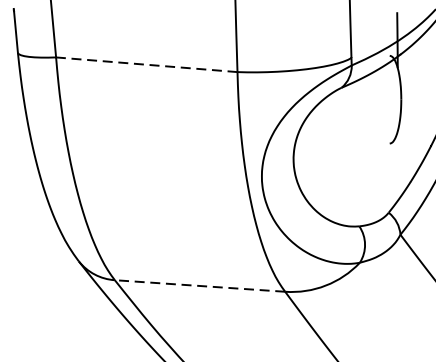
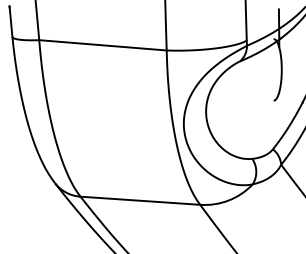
line: (146, 65) -> (102, 45), dashed -> solid
line: (200, 285) -> (140, 200), dashed -> solid

